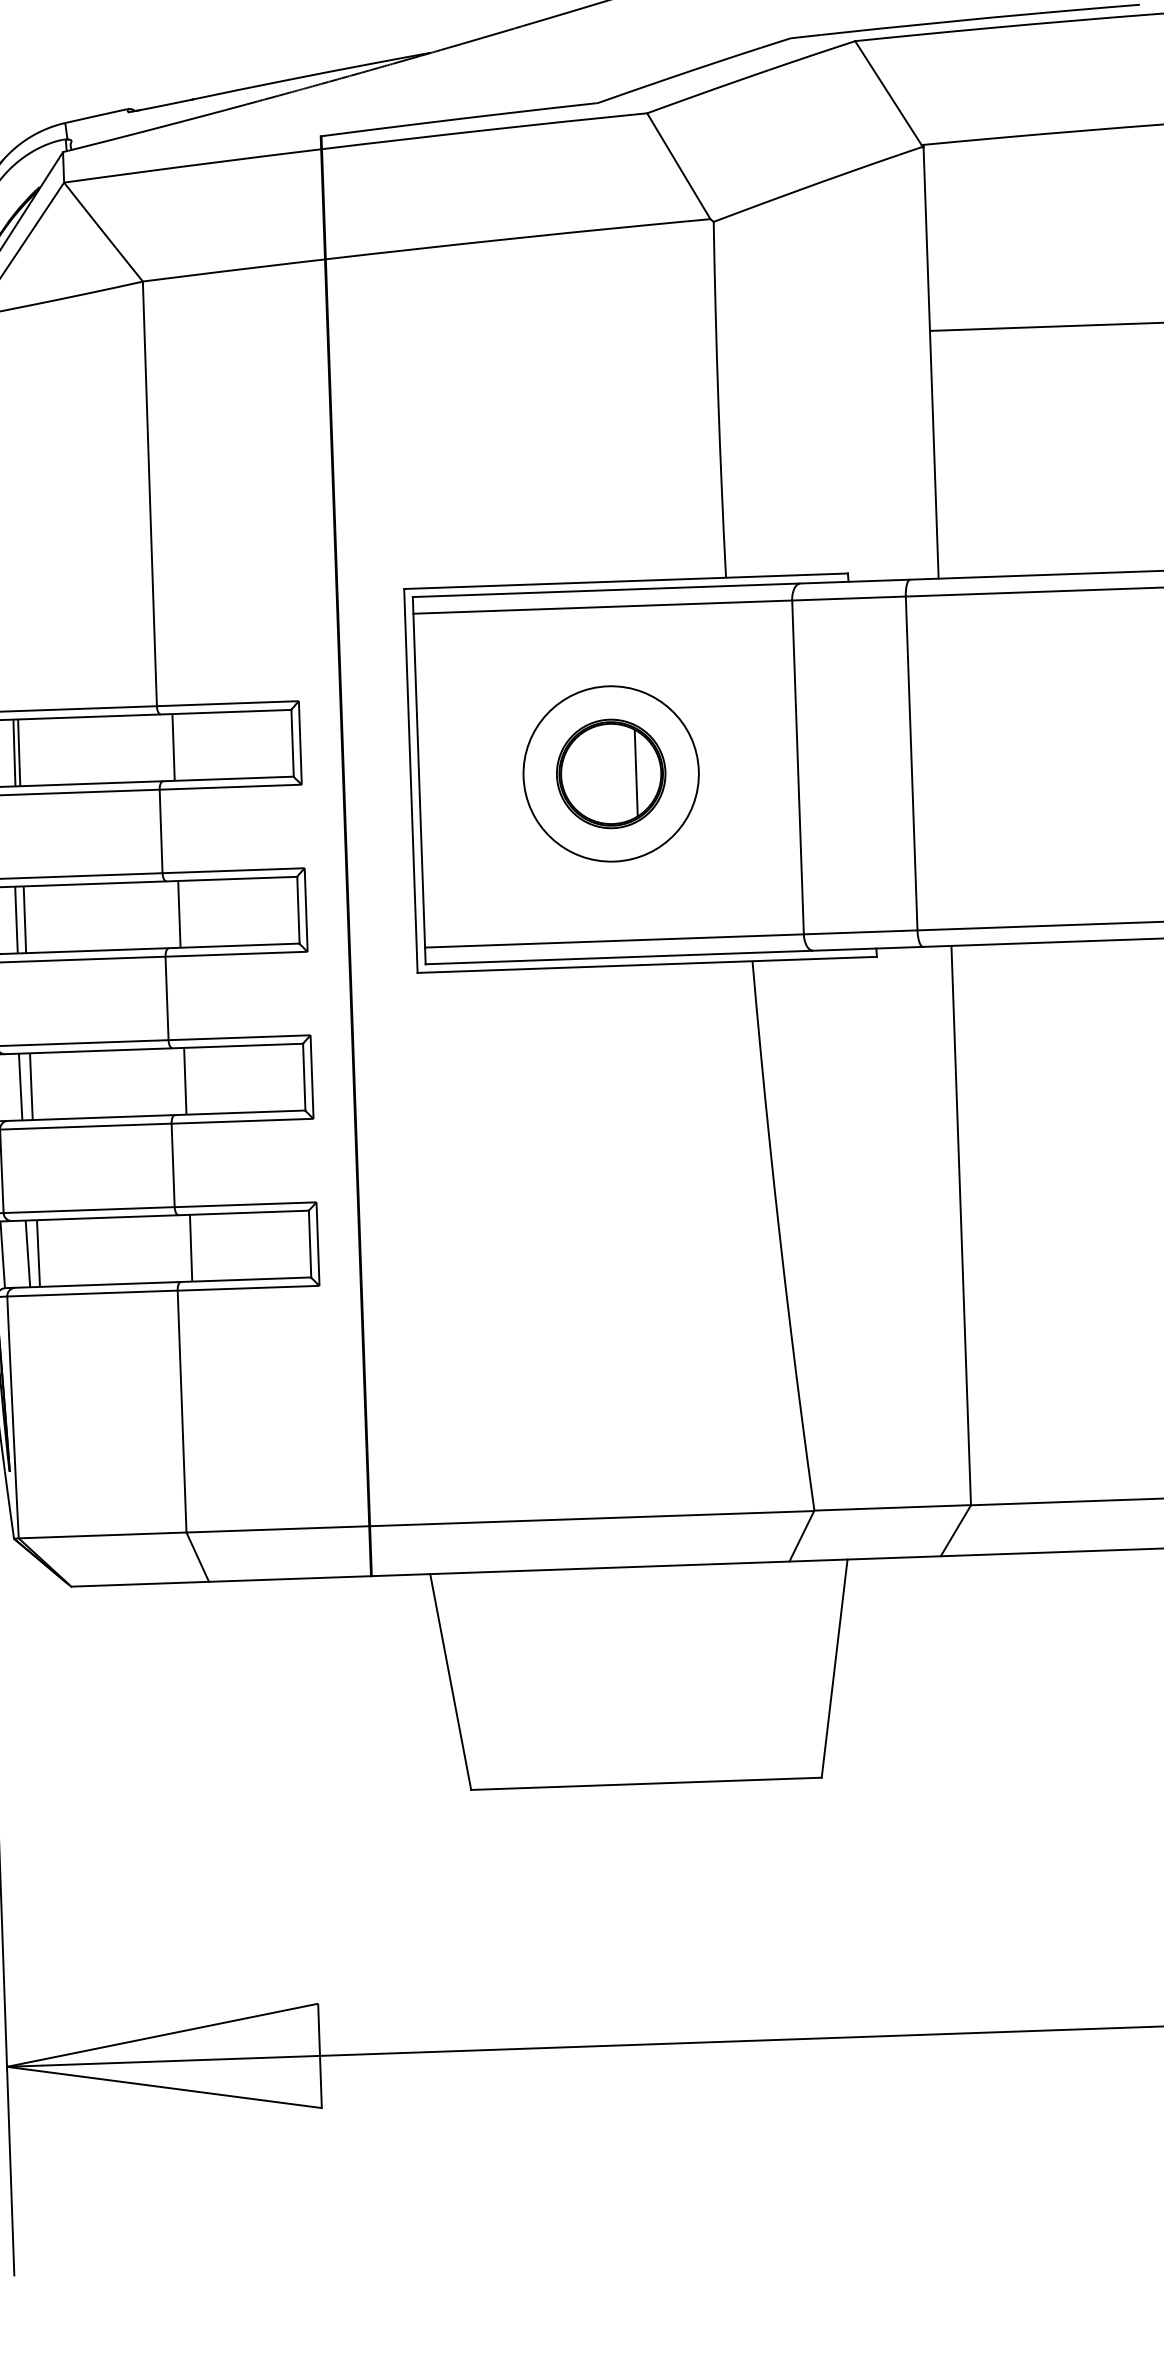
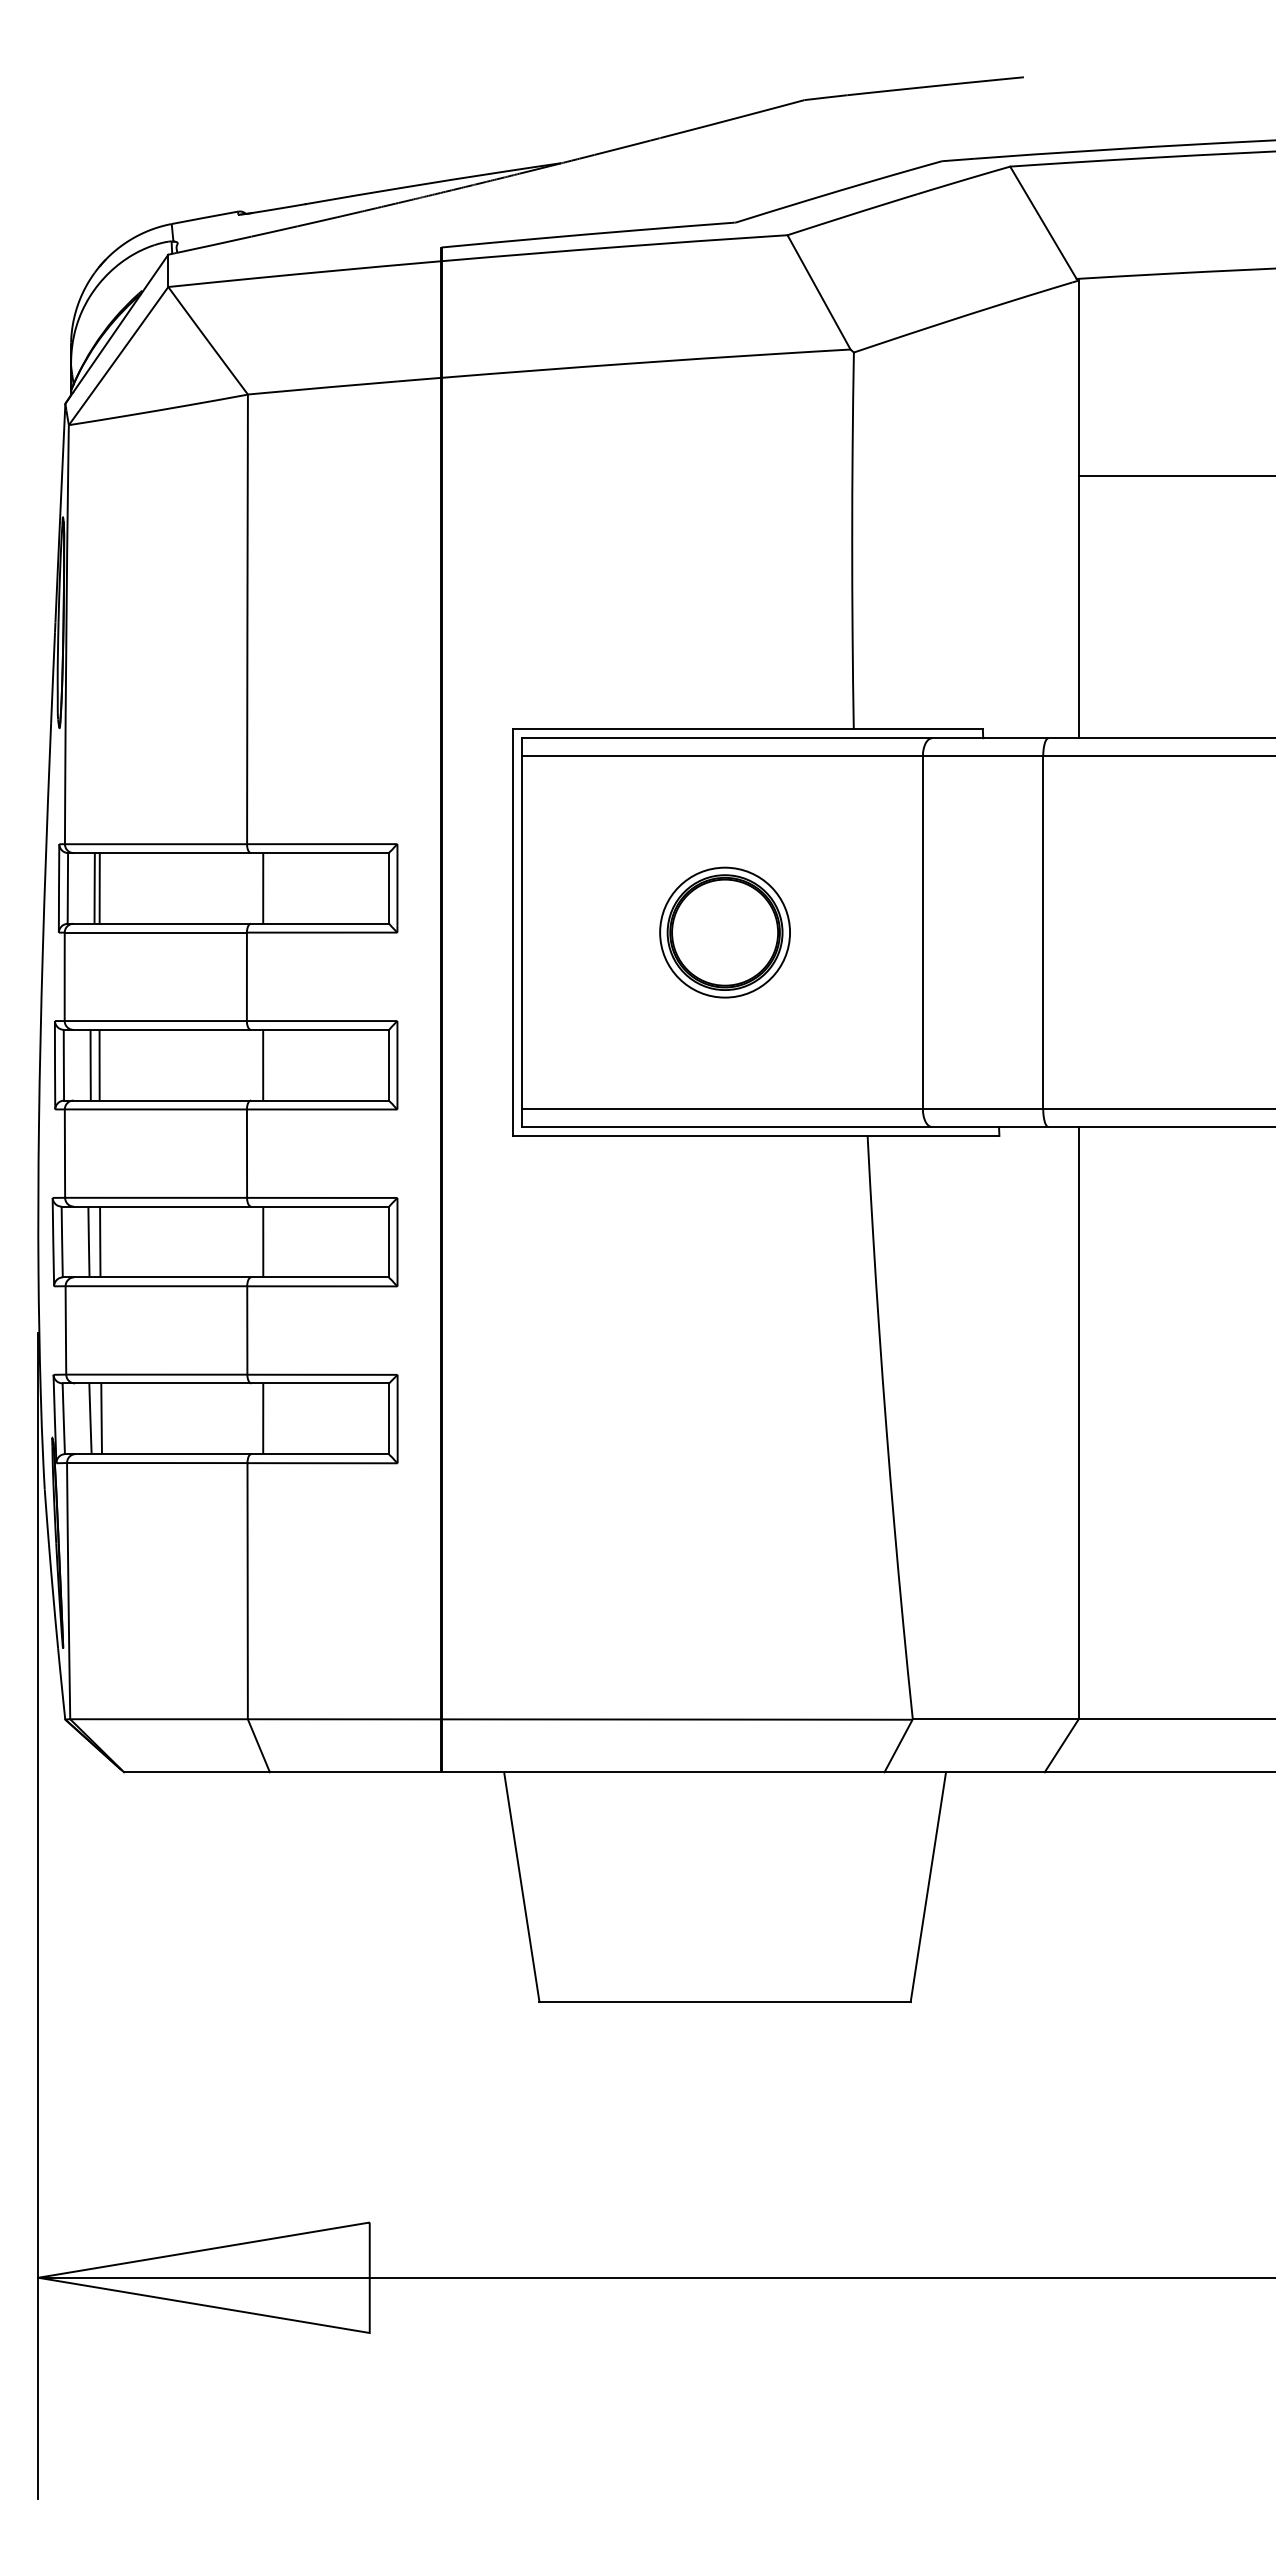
line: (636, 772) -> (751, 932), removed
circle: (610, 773) -> (724, 932), size x0.7

